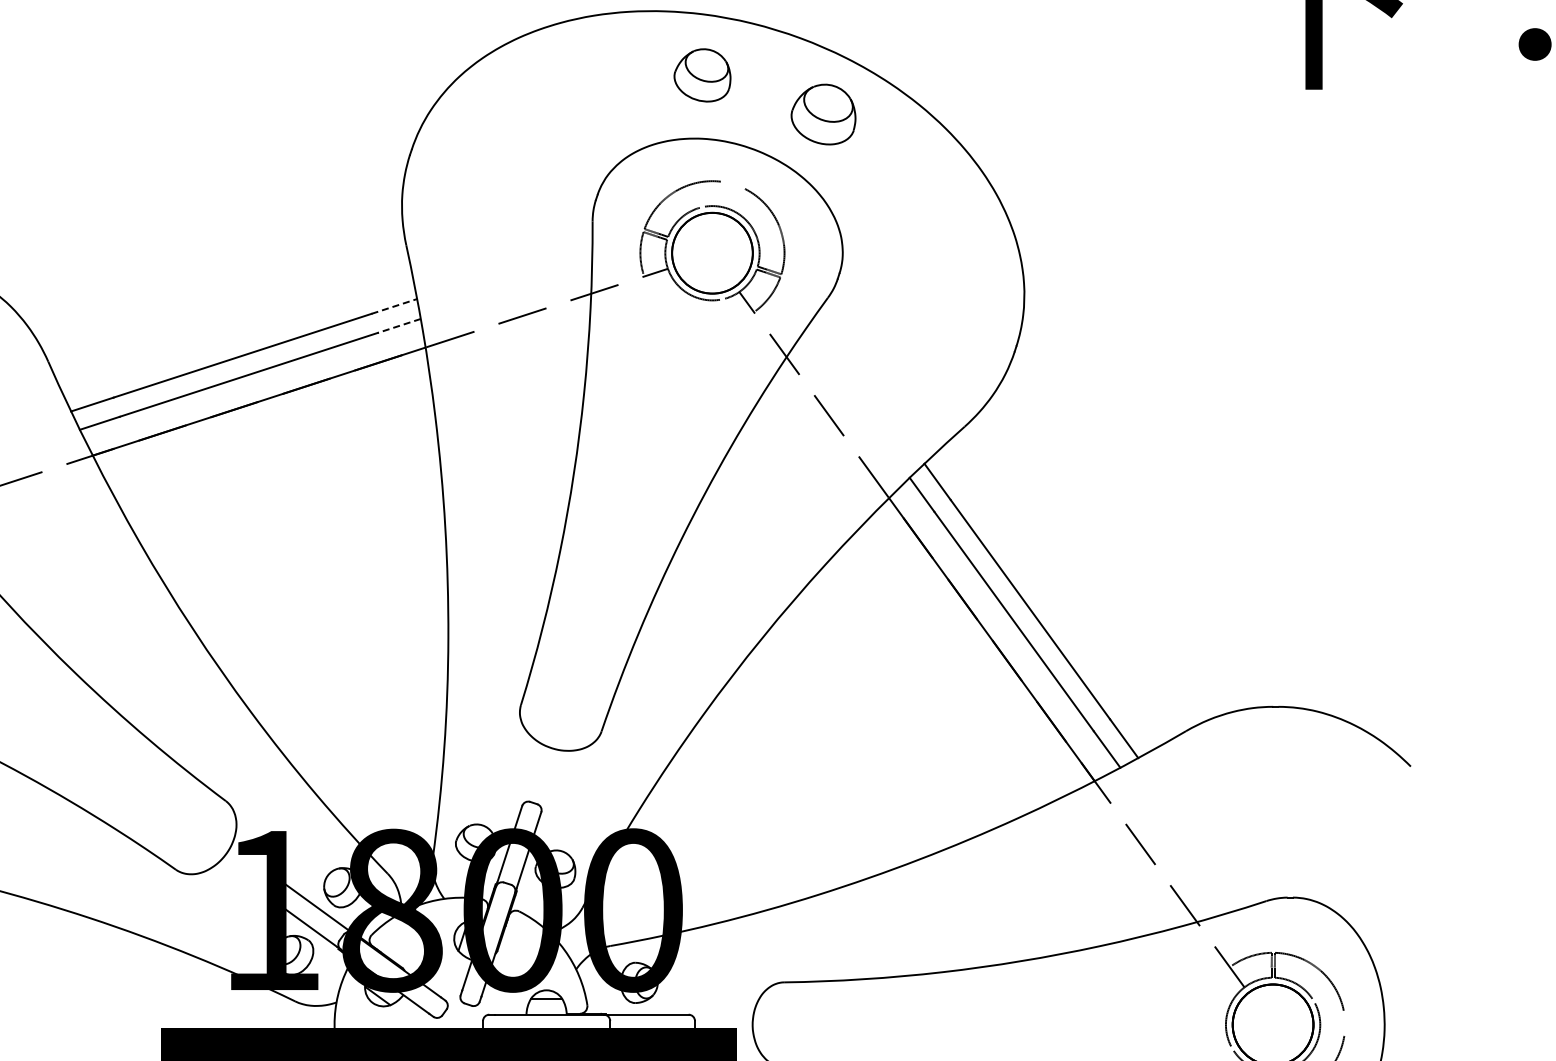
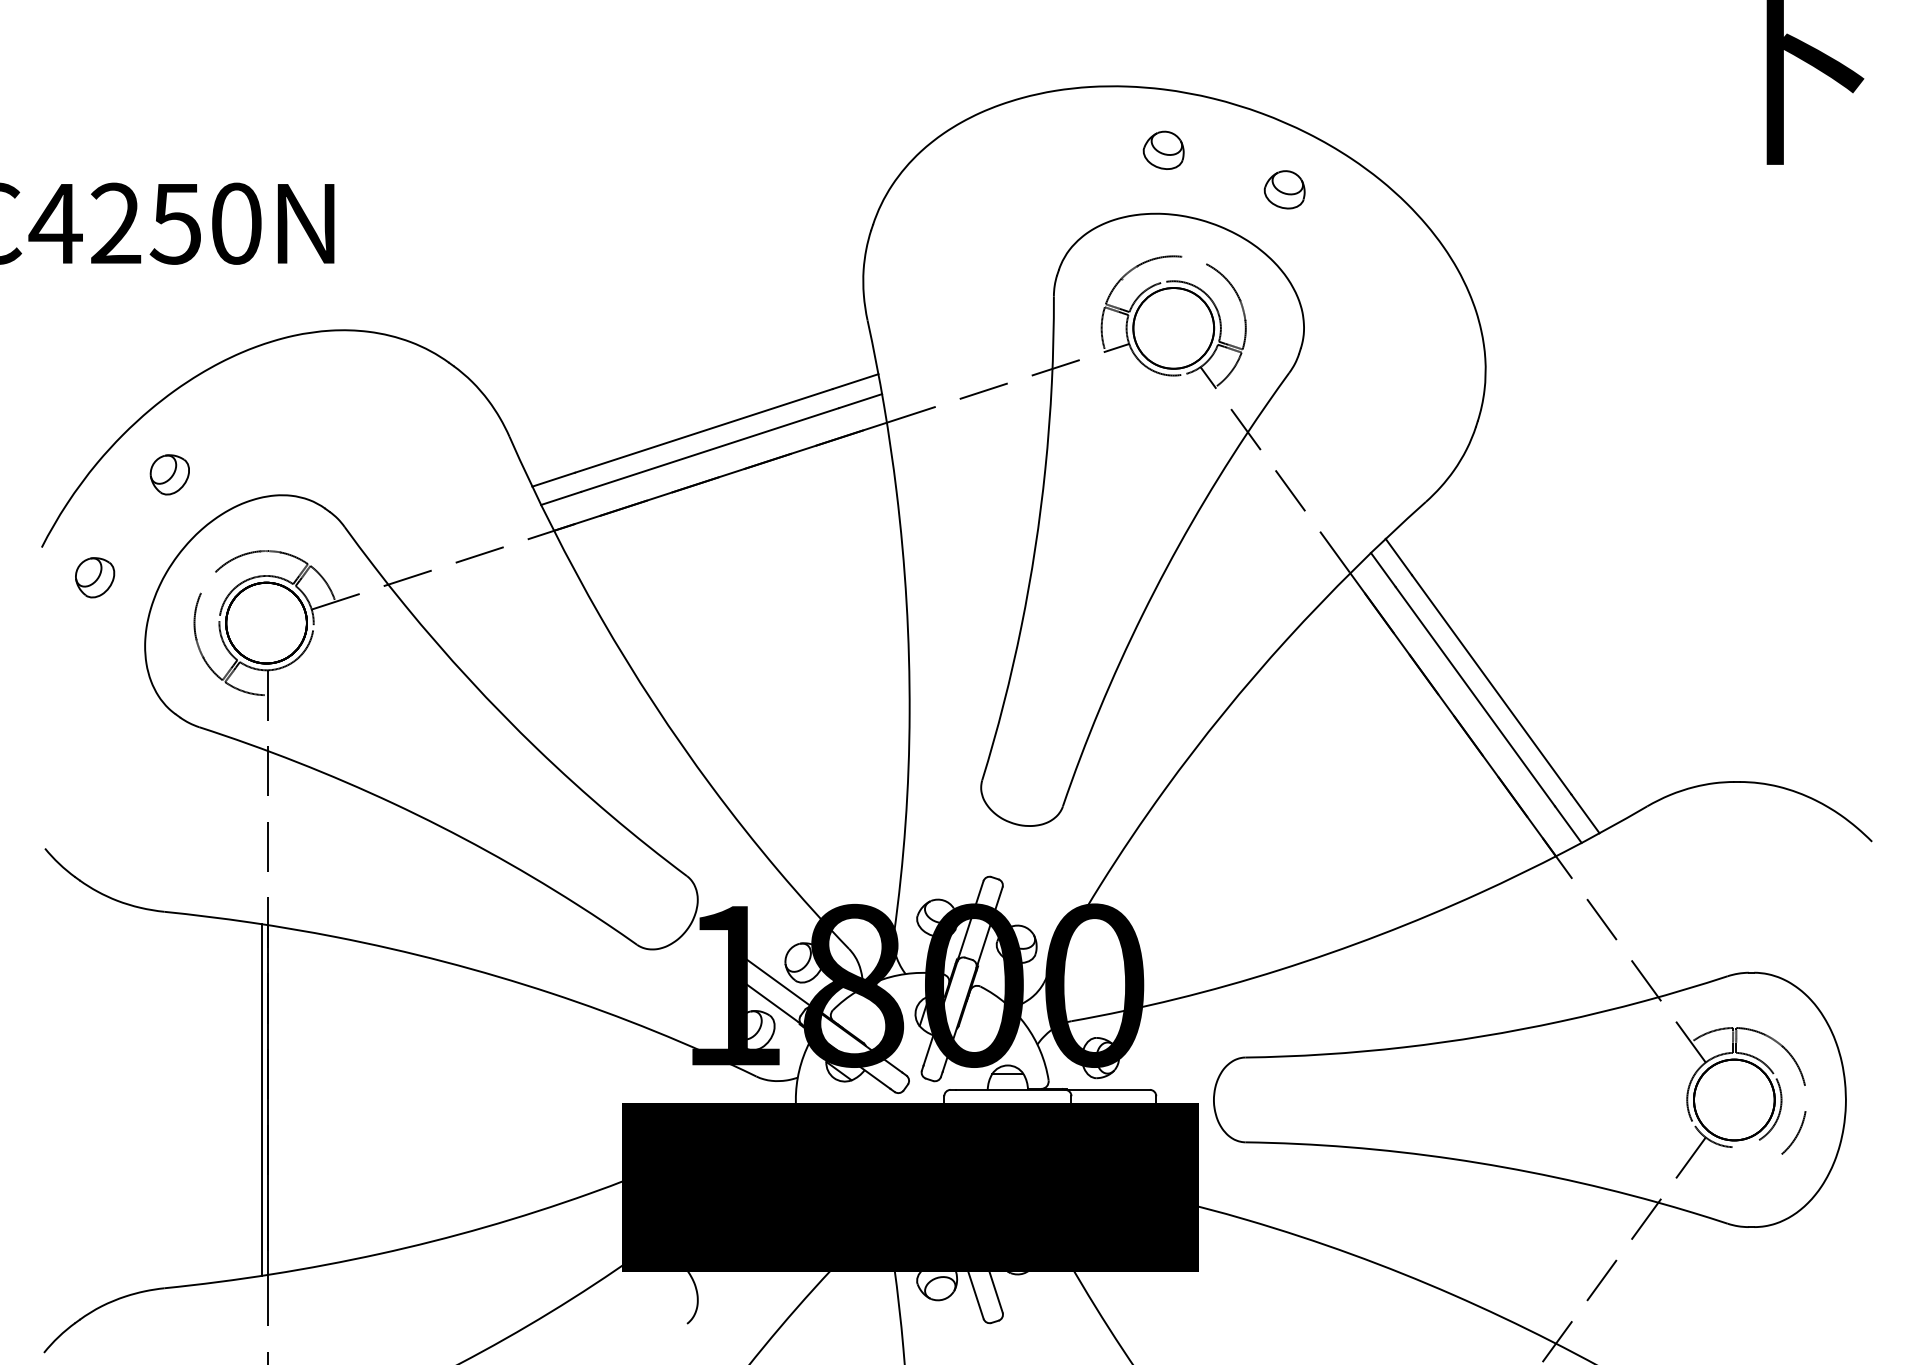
part: (702, 74) -> (1163, 149), size x0.71
part: (823, 114) -> (1284, 189), size x0.62
line: (395, 306) -> (856, 381), dashed -> solid
line: (399, 326) -> (860, 401), dashed -> solid

